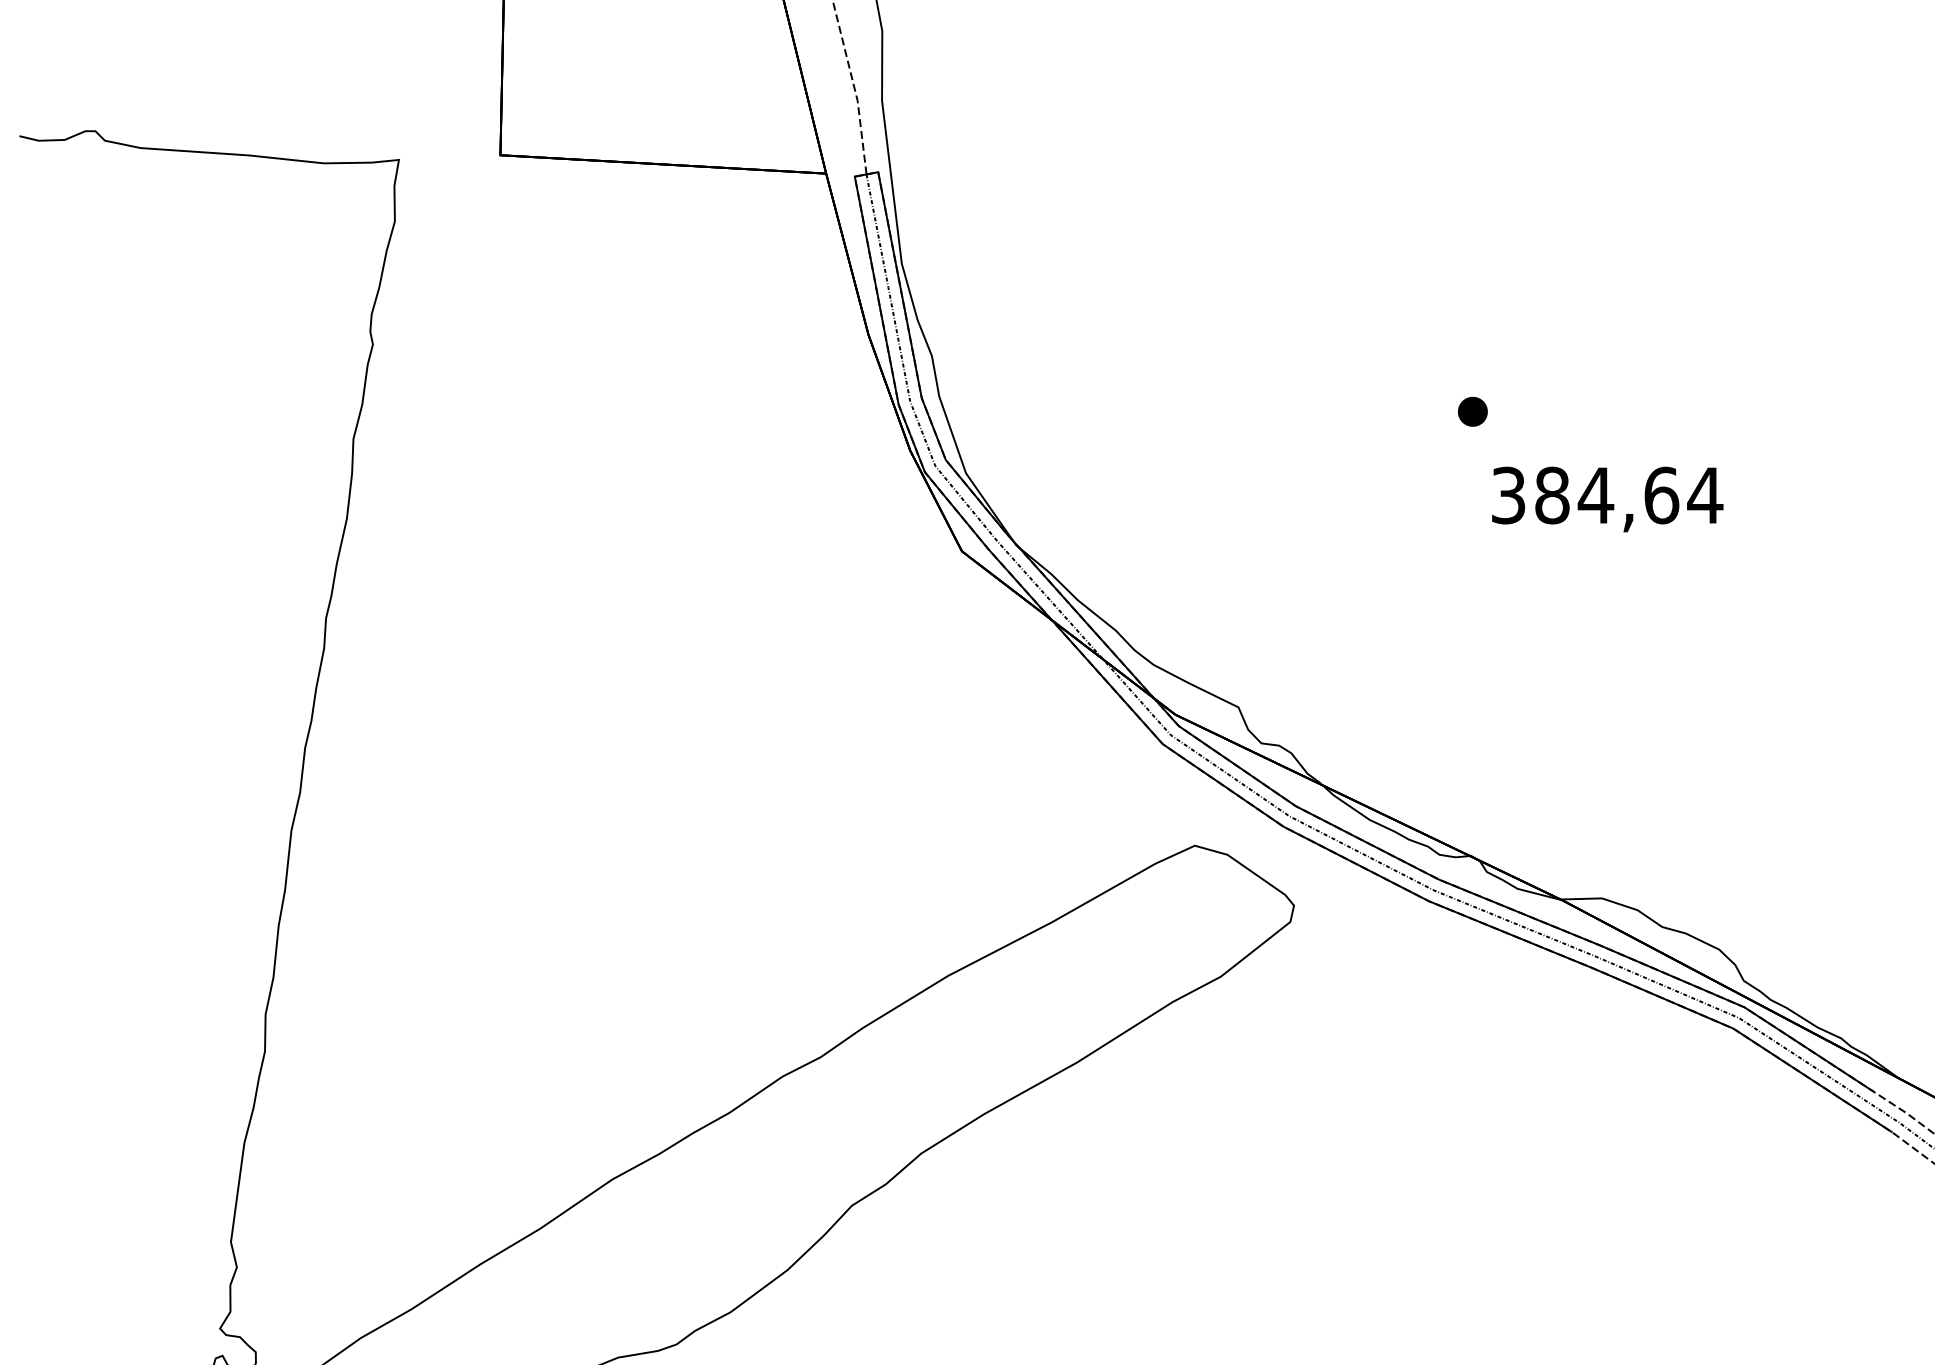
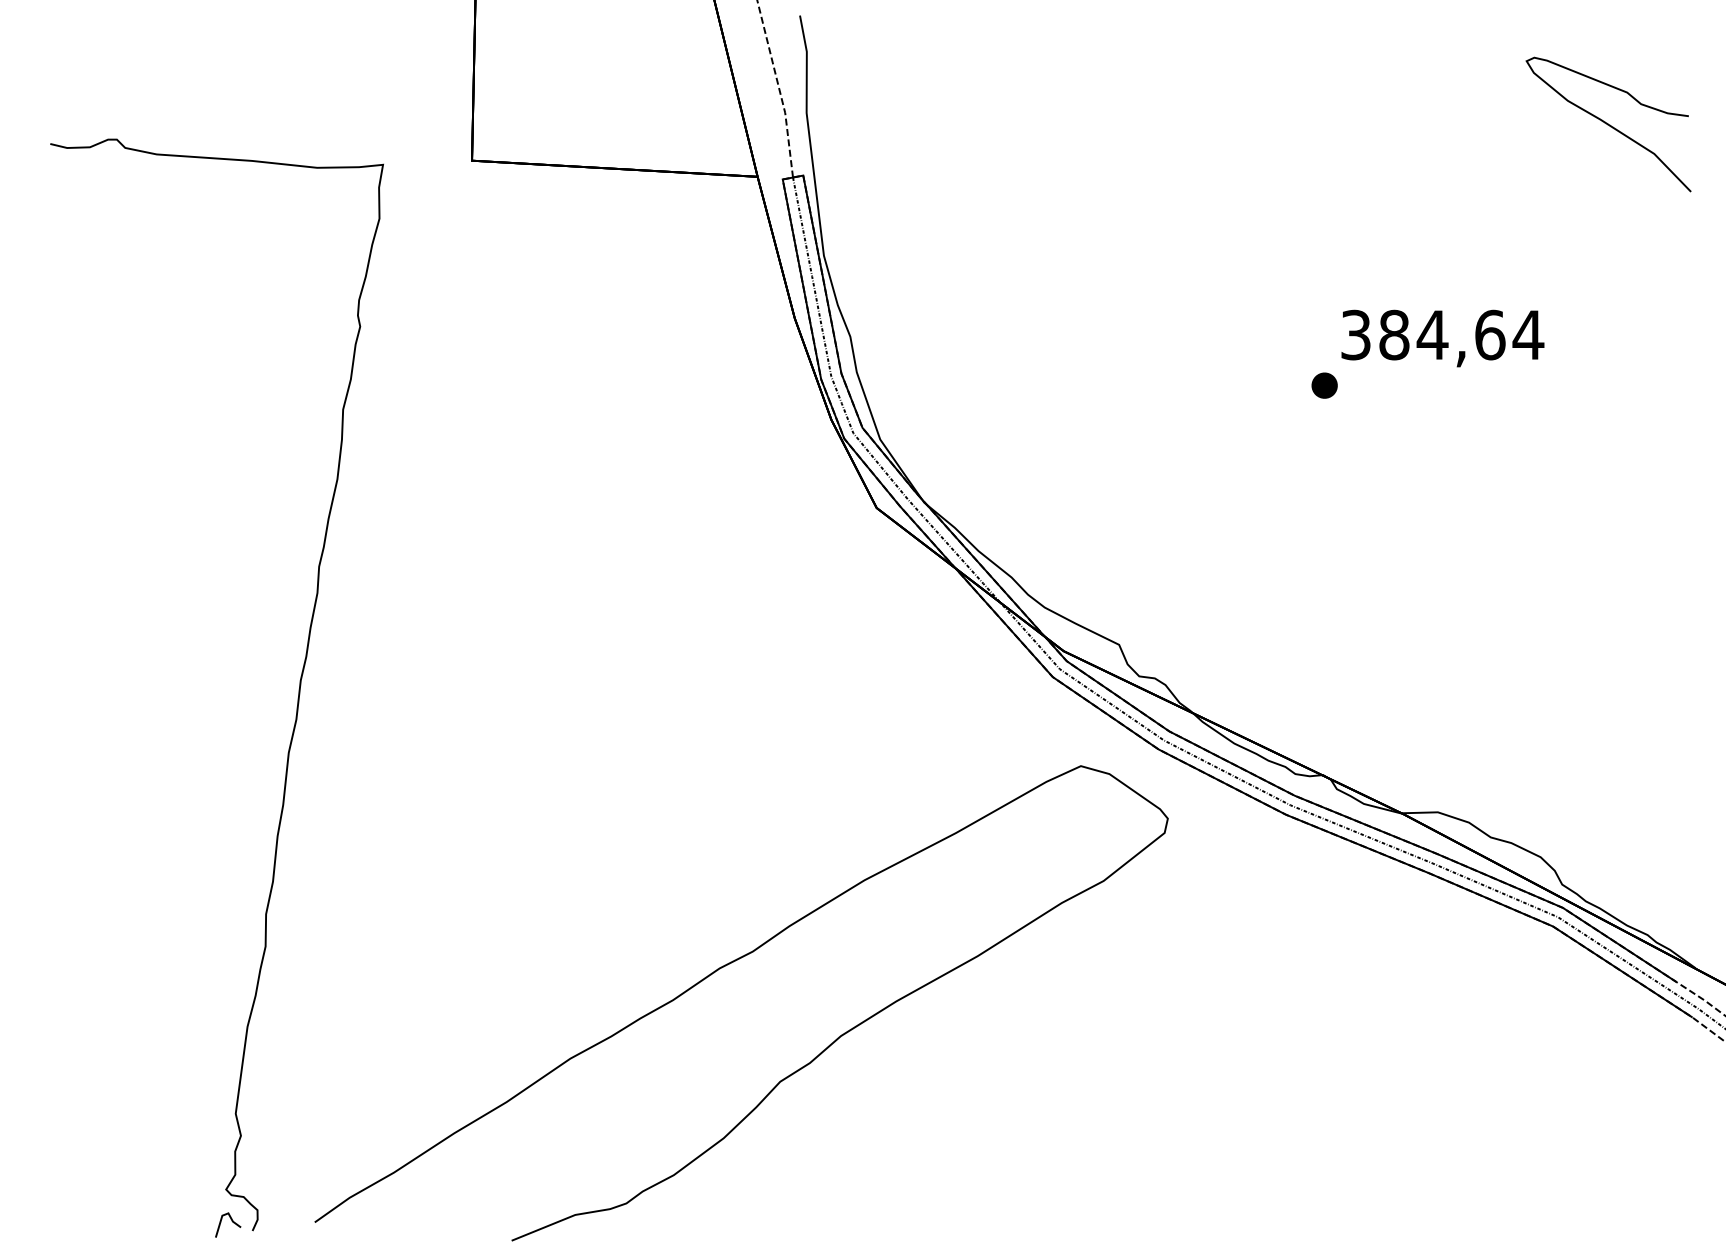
curve: (1796, 113) -> (1608, 124), added
text: (1607, 499) -> (1442, 338), moved

